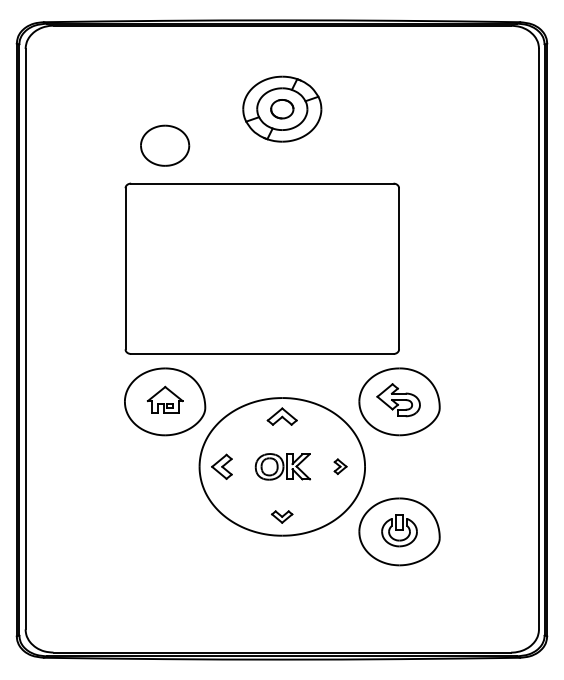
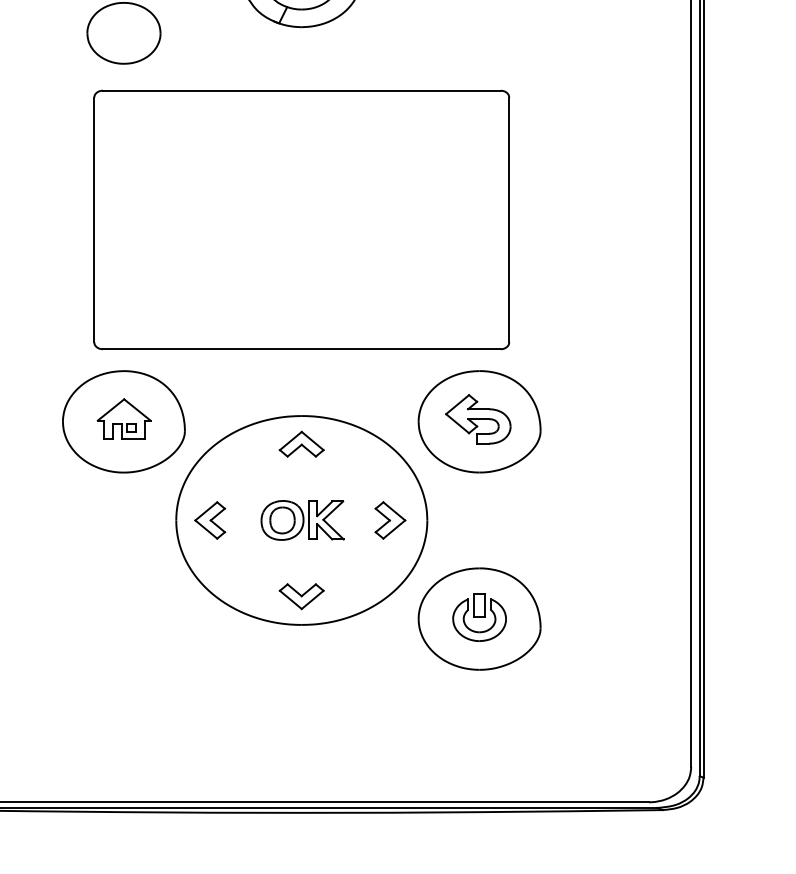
part: (261, 268) -> (300, 219), moved
part: (340, 466) -> (390, 519), size x1.67
part: (281, 516) -> (300, 595), size x1.43

